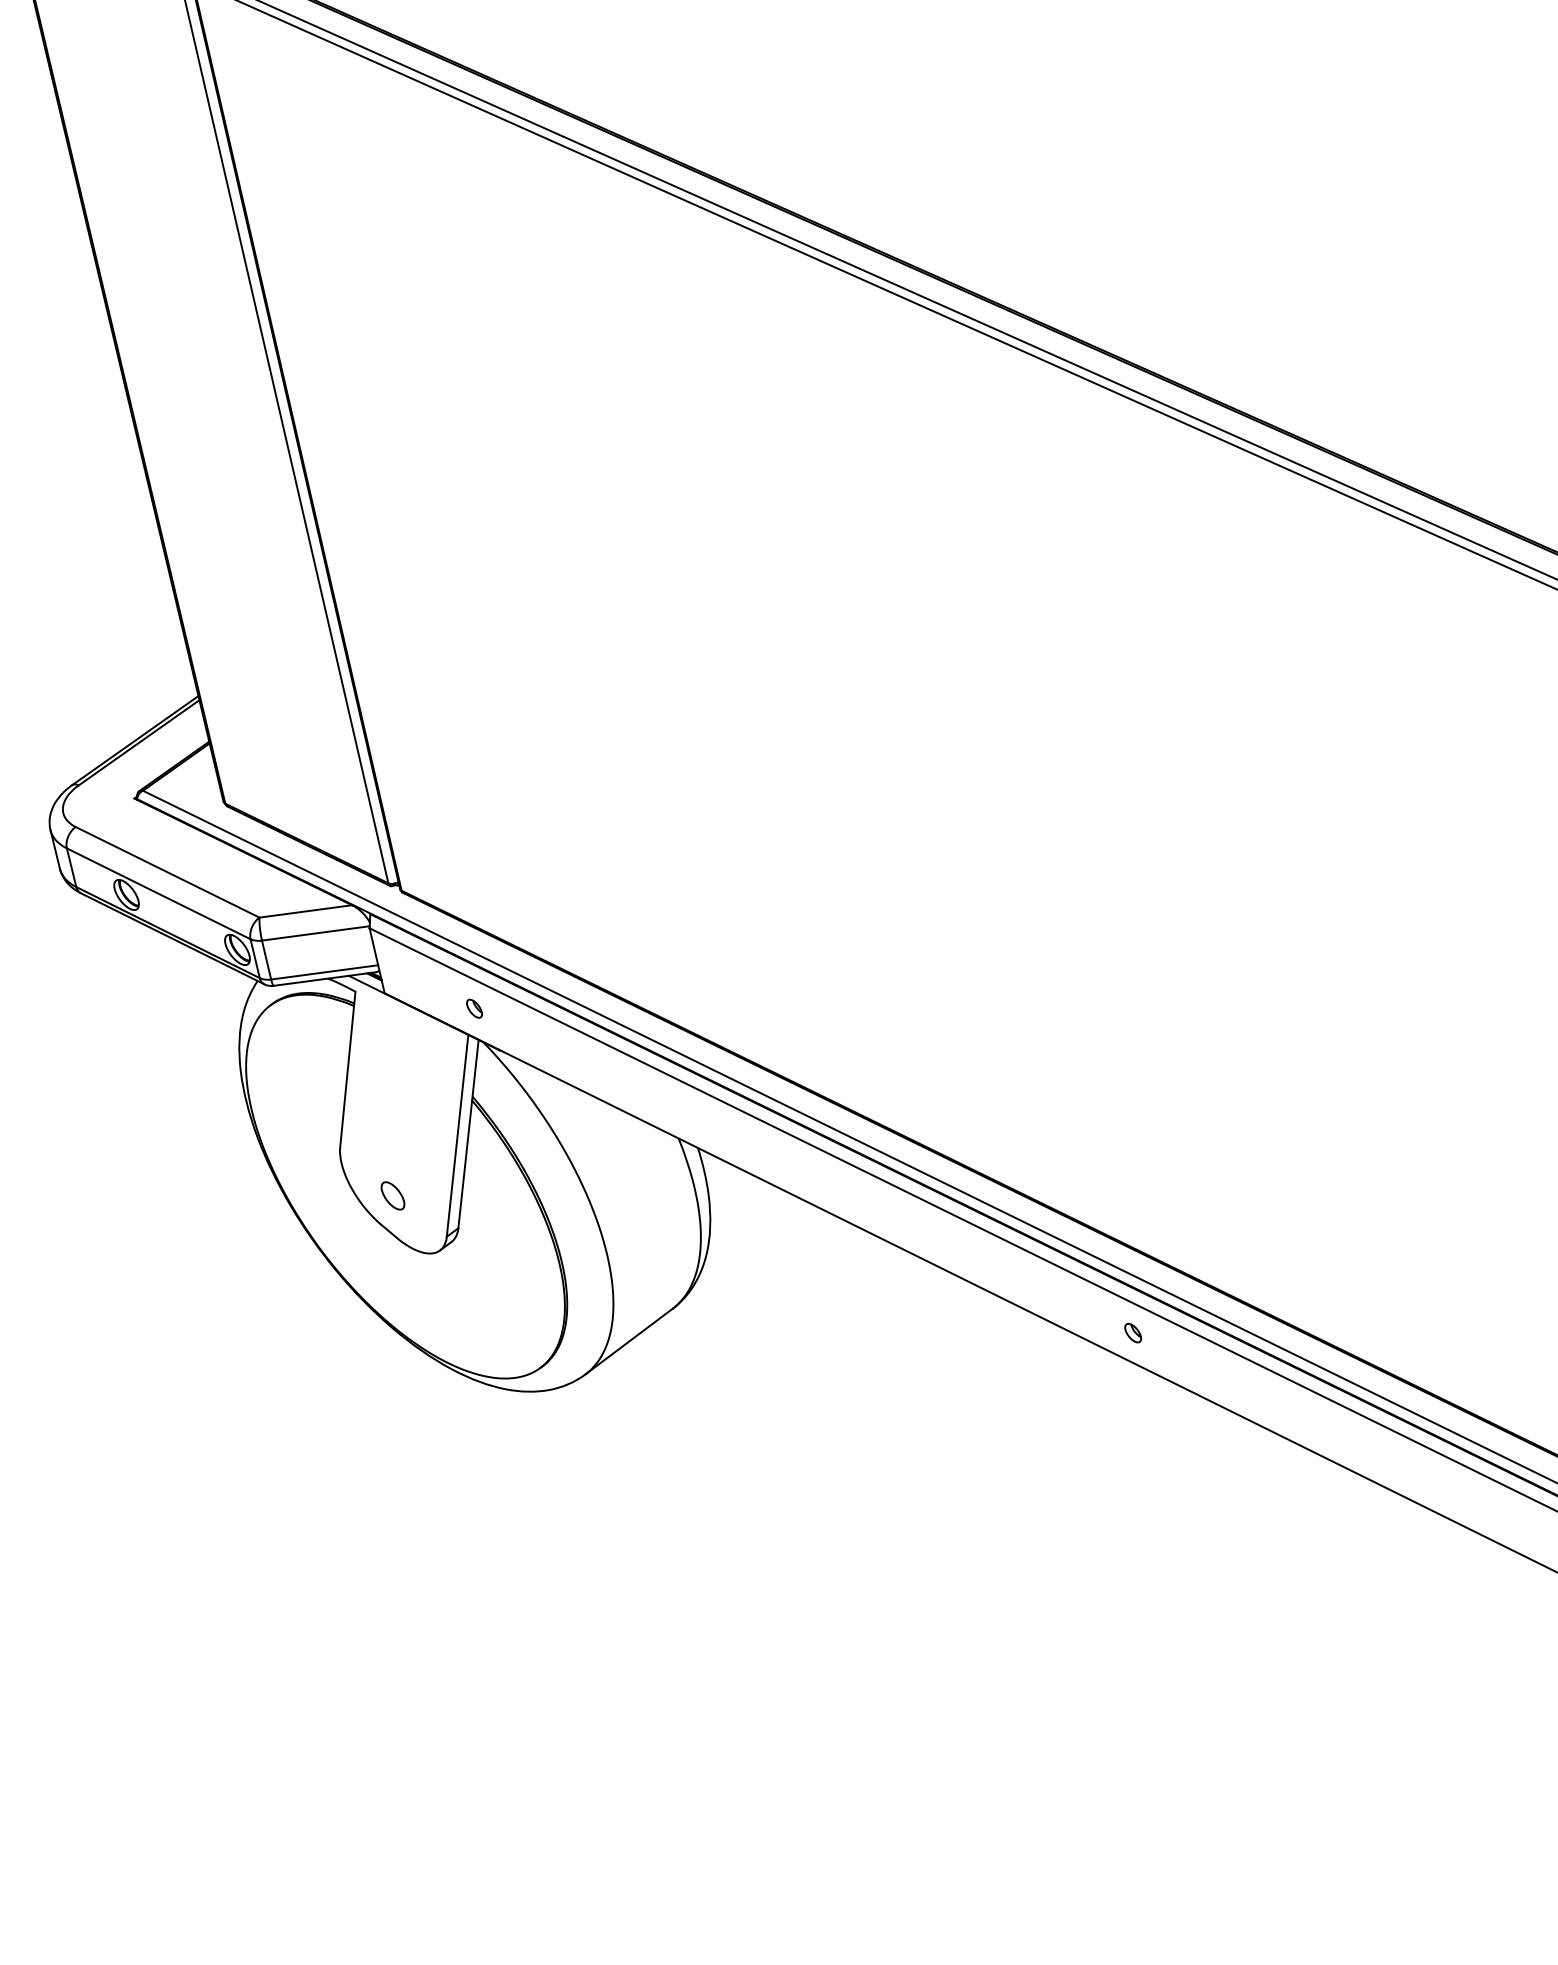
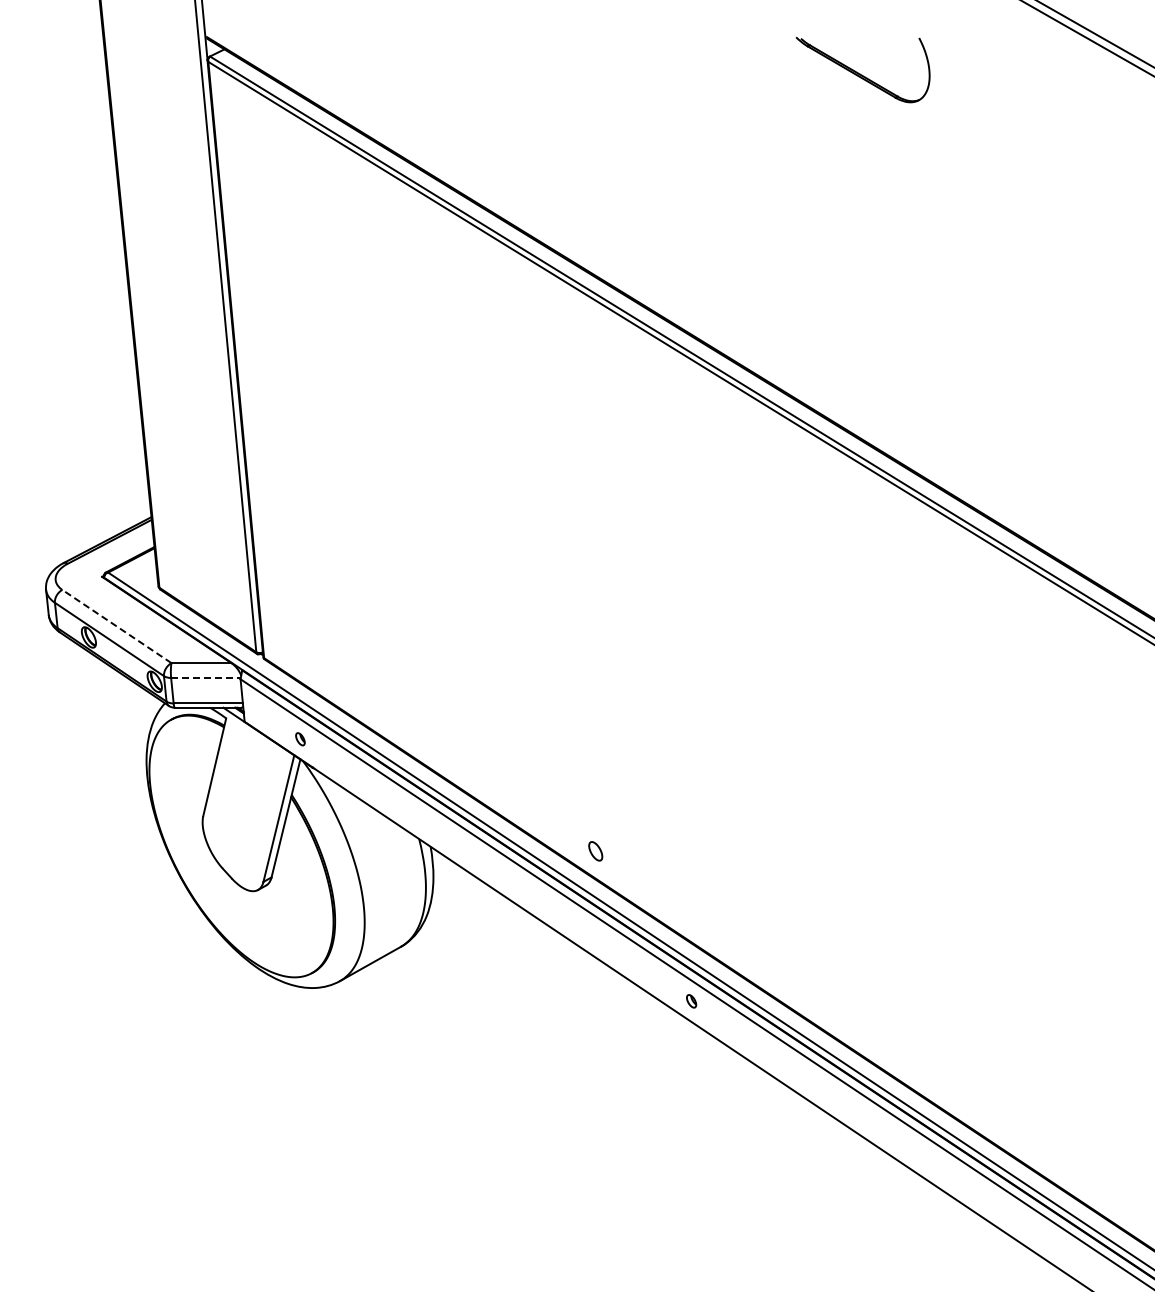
line: (166, 872) -> (116, 626), solid -> dashed
line: (315, 932) -> (205, 677), solid -> dashed
part: (392, 1196) -> (595, 851), moved

